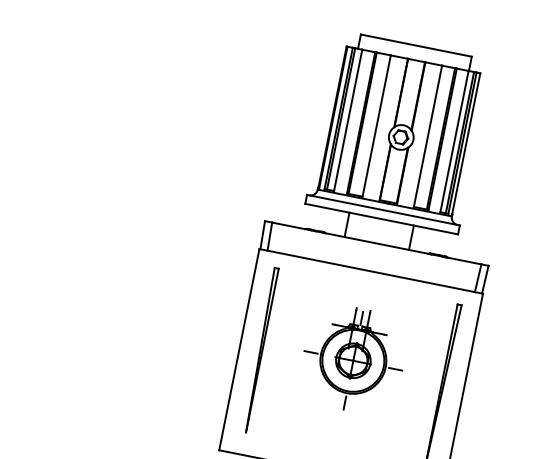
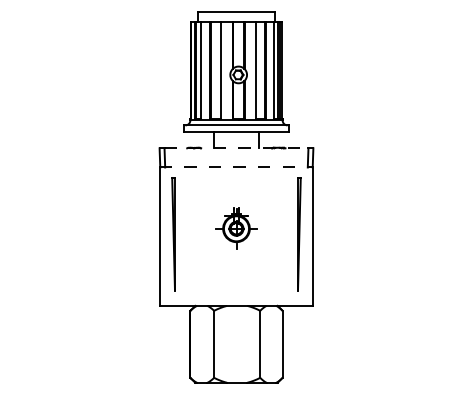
line: (376, 243) -> (236, 148), solid -> dashed
line: (371, 271) -> (236, 167), solid -> dashed
part: (353, 360) -> (236, 228), size x0.6

